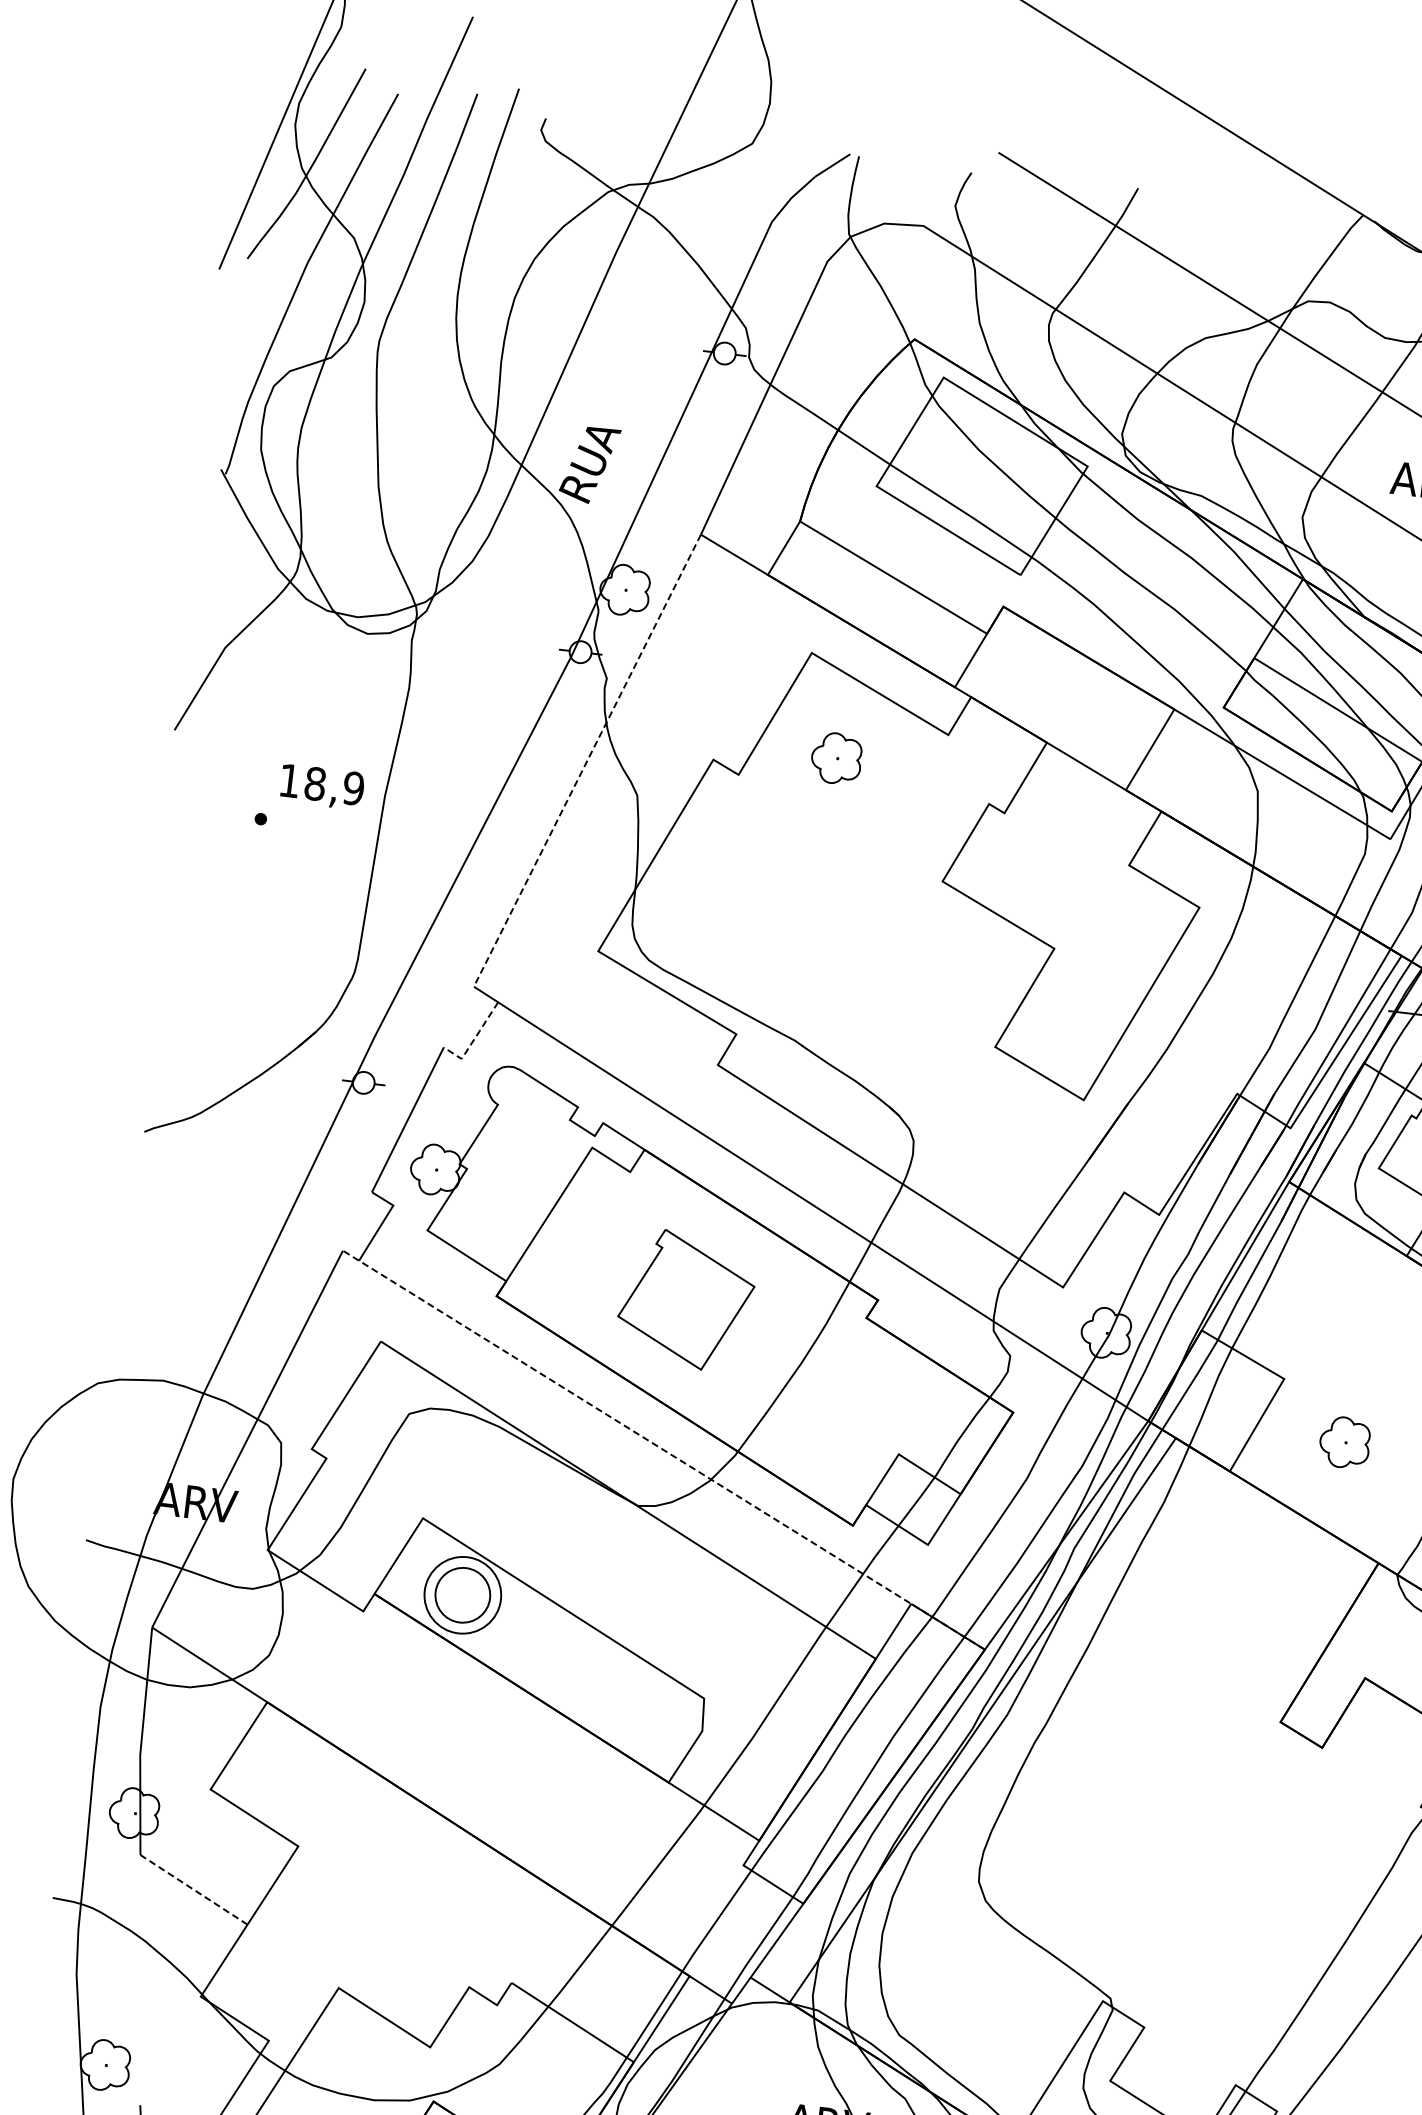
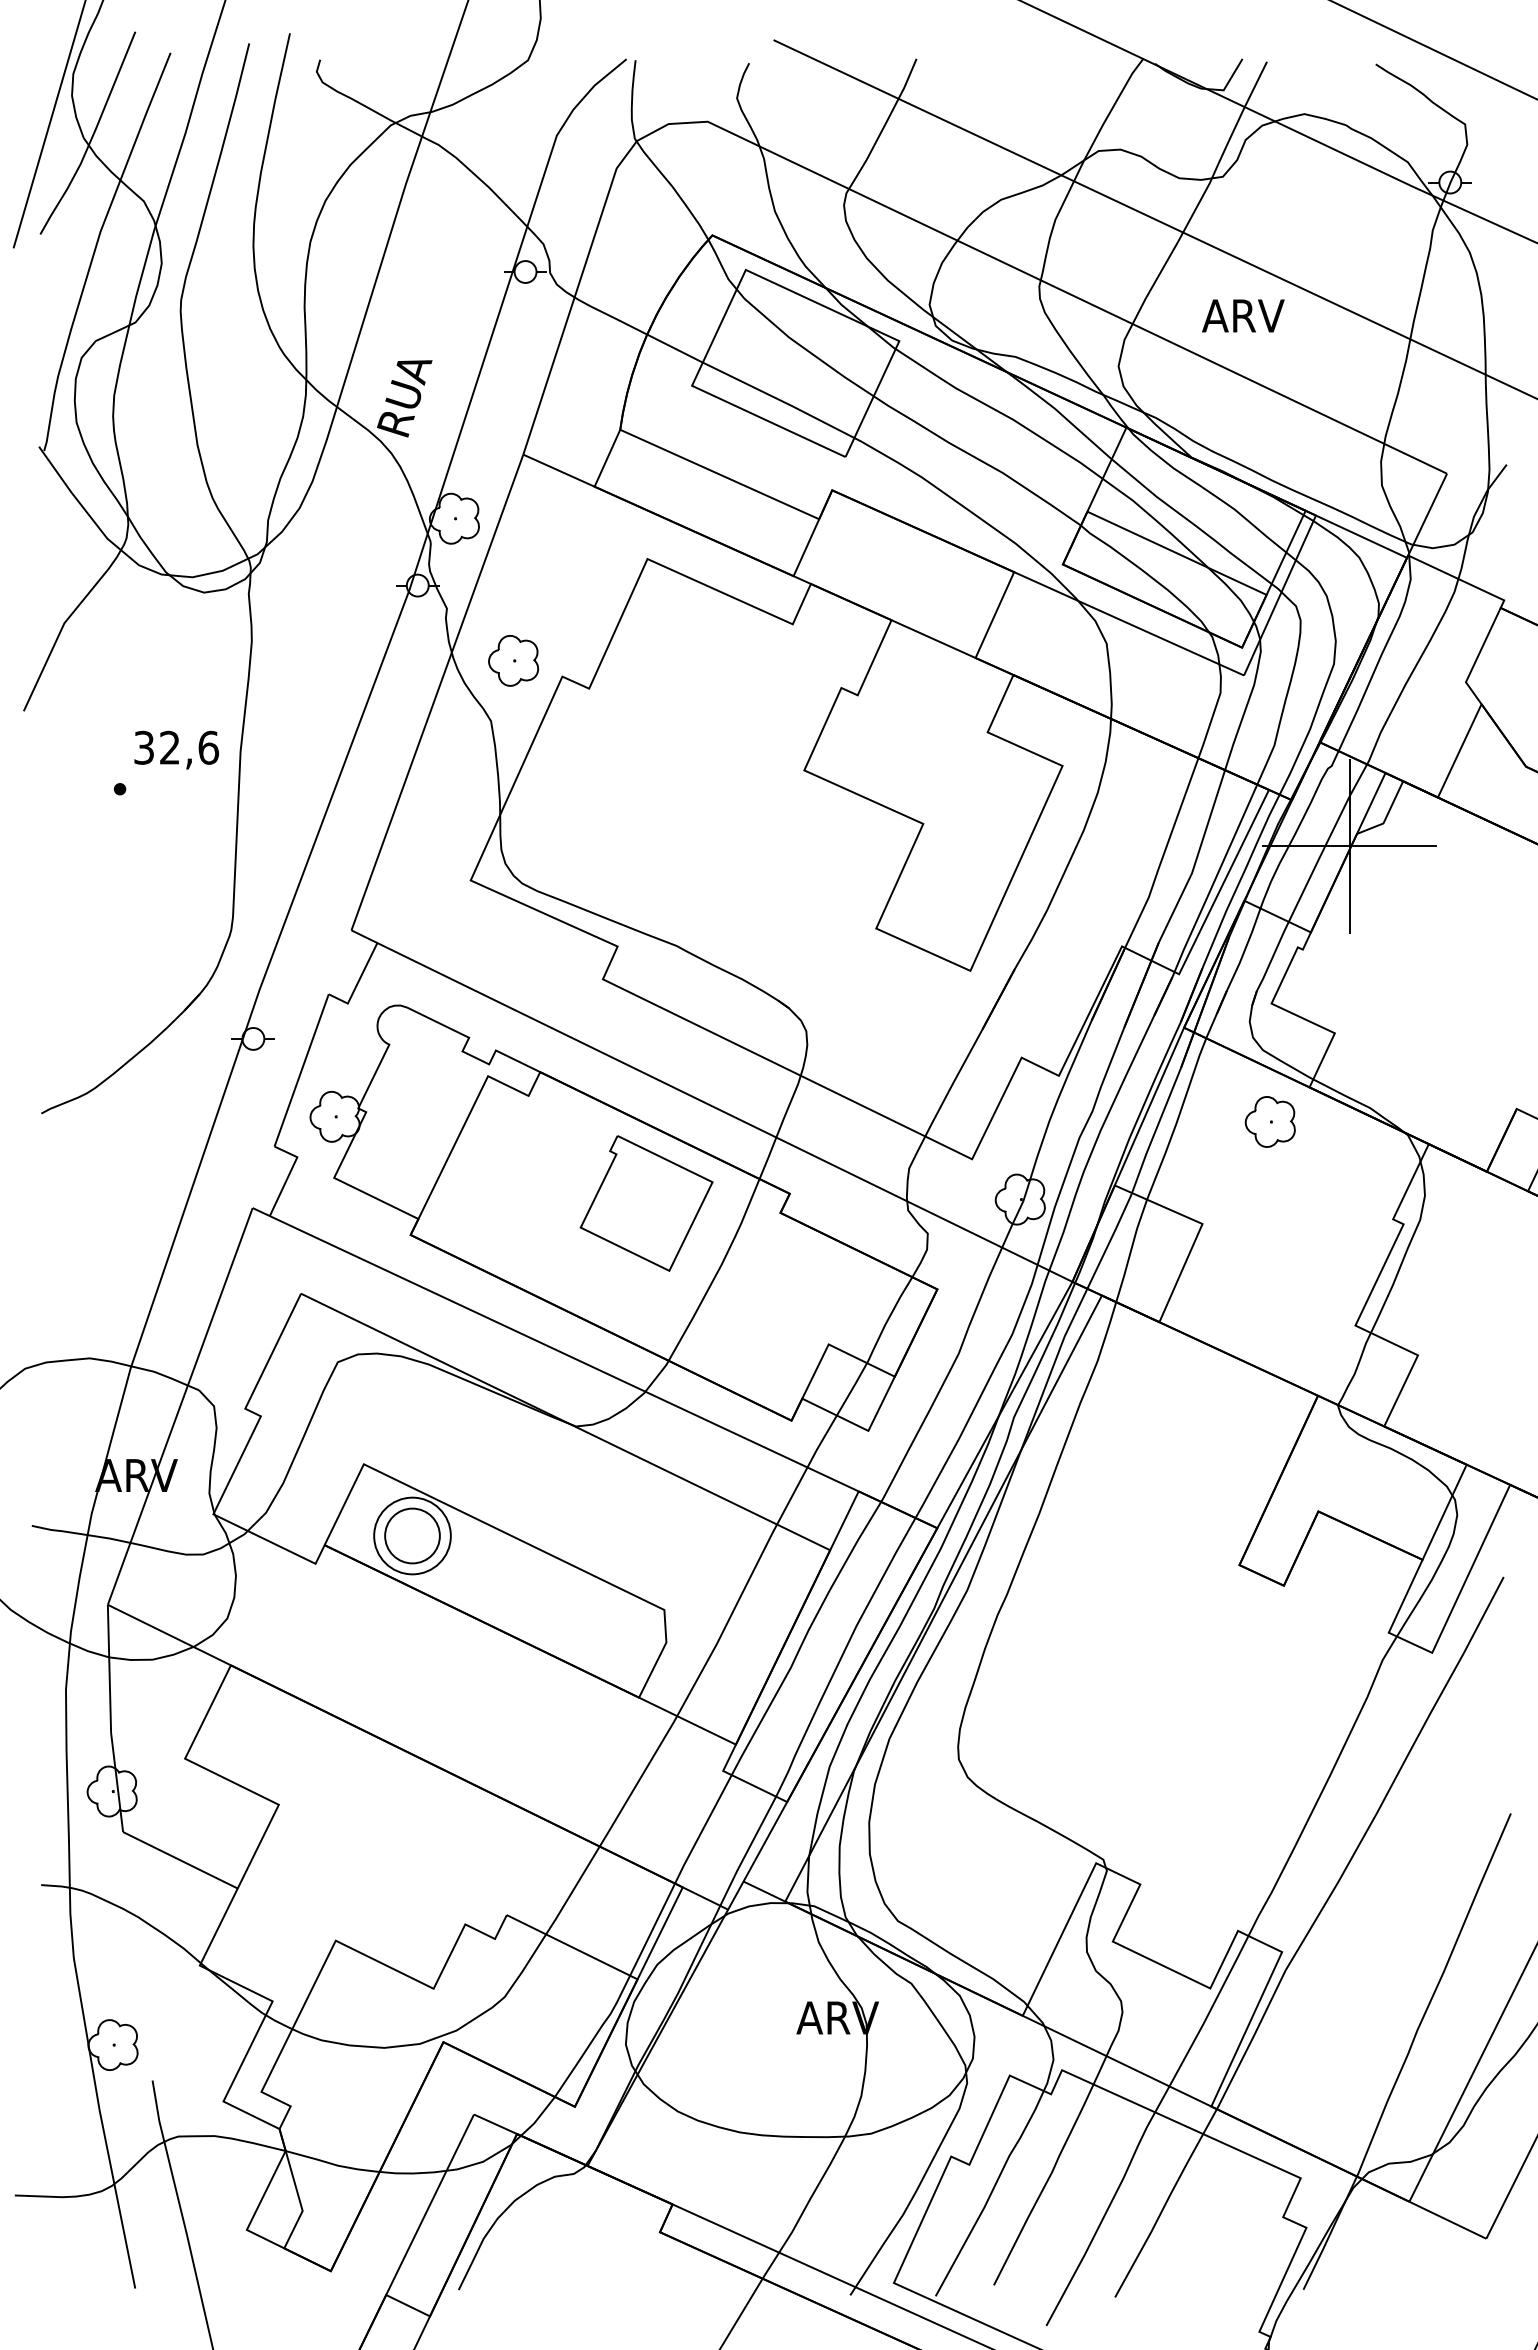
part: (836, 758) -> (513, 660), moved
line: (587, 760) -> (437, 692), dashed -> solid
text: (321, 784) -> (176, 747), 18,9 -> 32,6
line: (473, 1041) -> (357, 984), dashed -> solid
part: (686, 1300) -> (646, 1203), moved
part: (1344, 1442) -> (1269, 1121), moved
line: (663, 1449) -> (594, 1367), dashed -> solid
line: (194, 1890) -> (180, 1860), dashed -> solid

